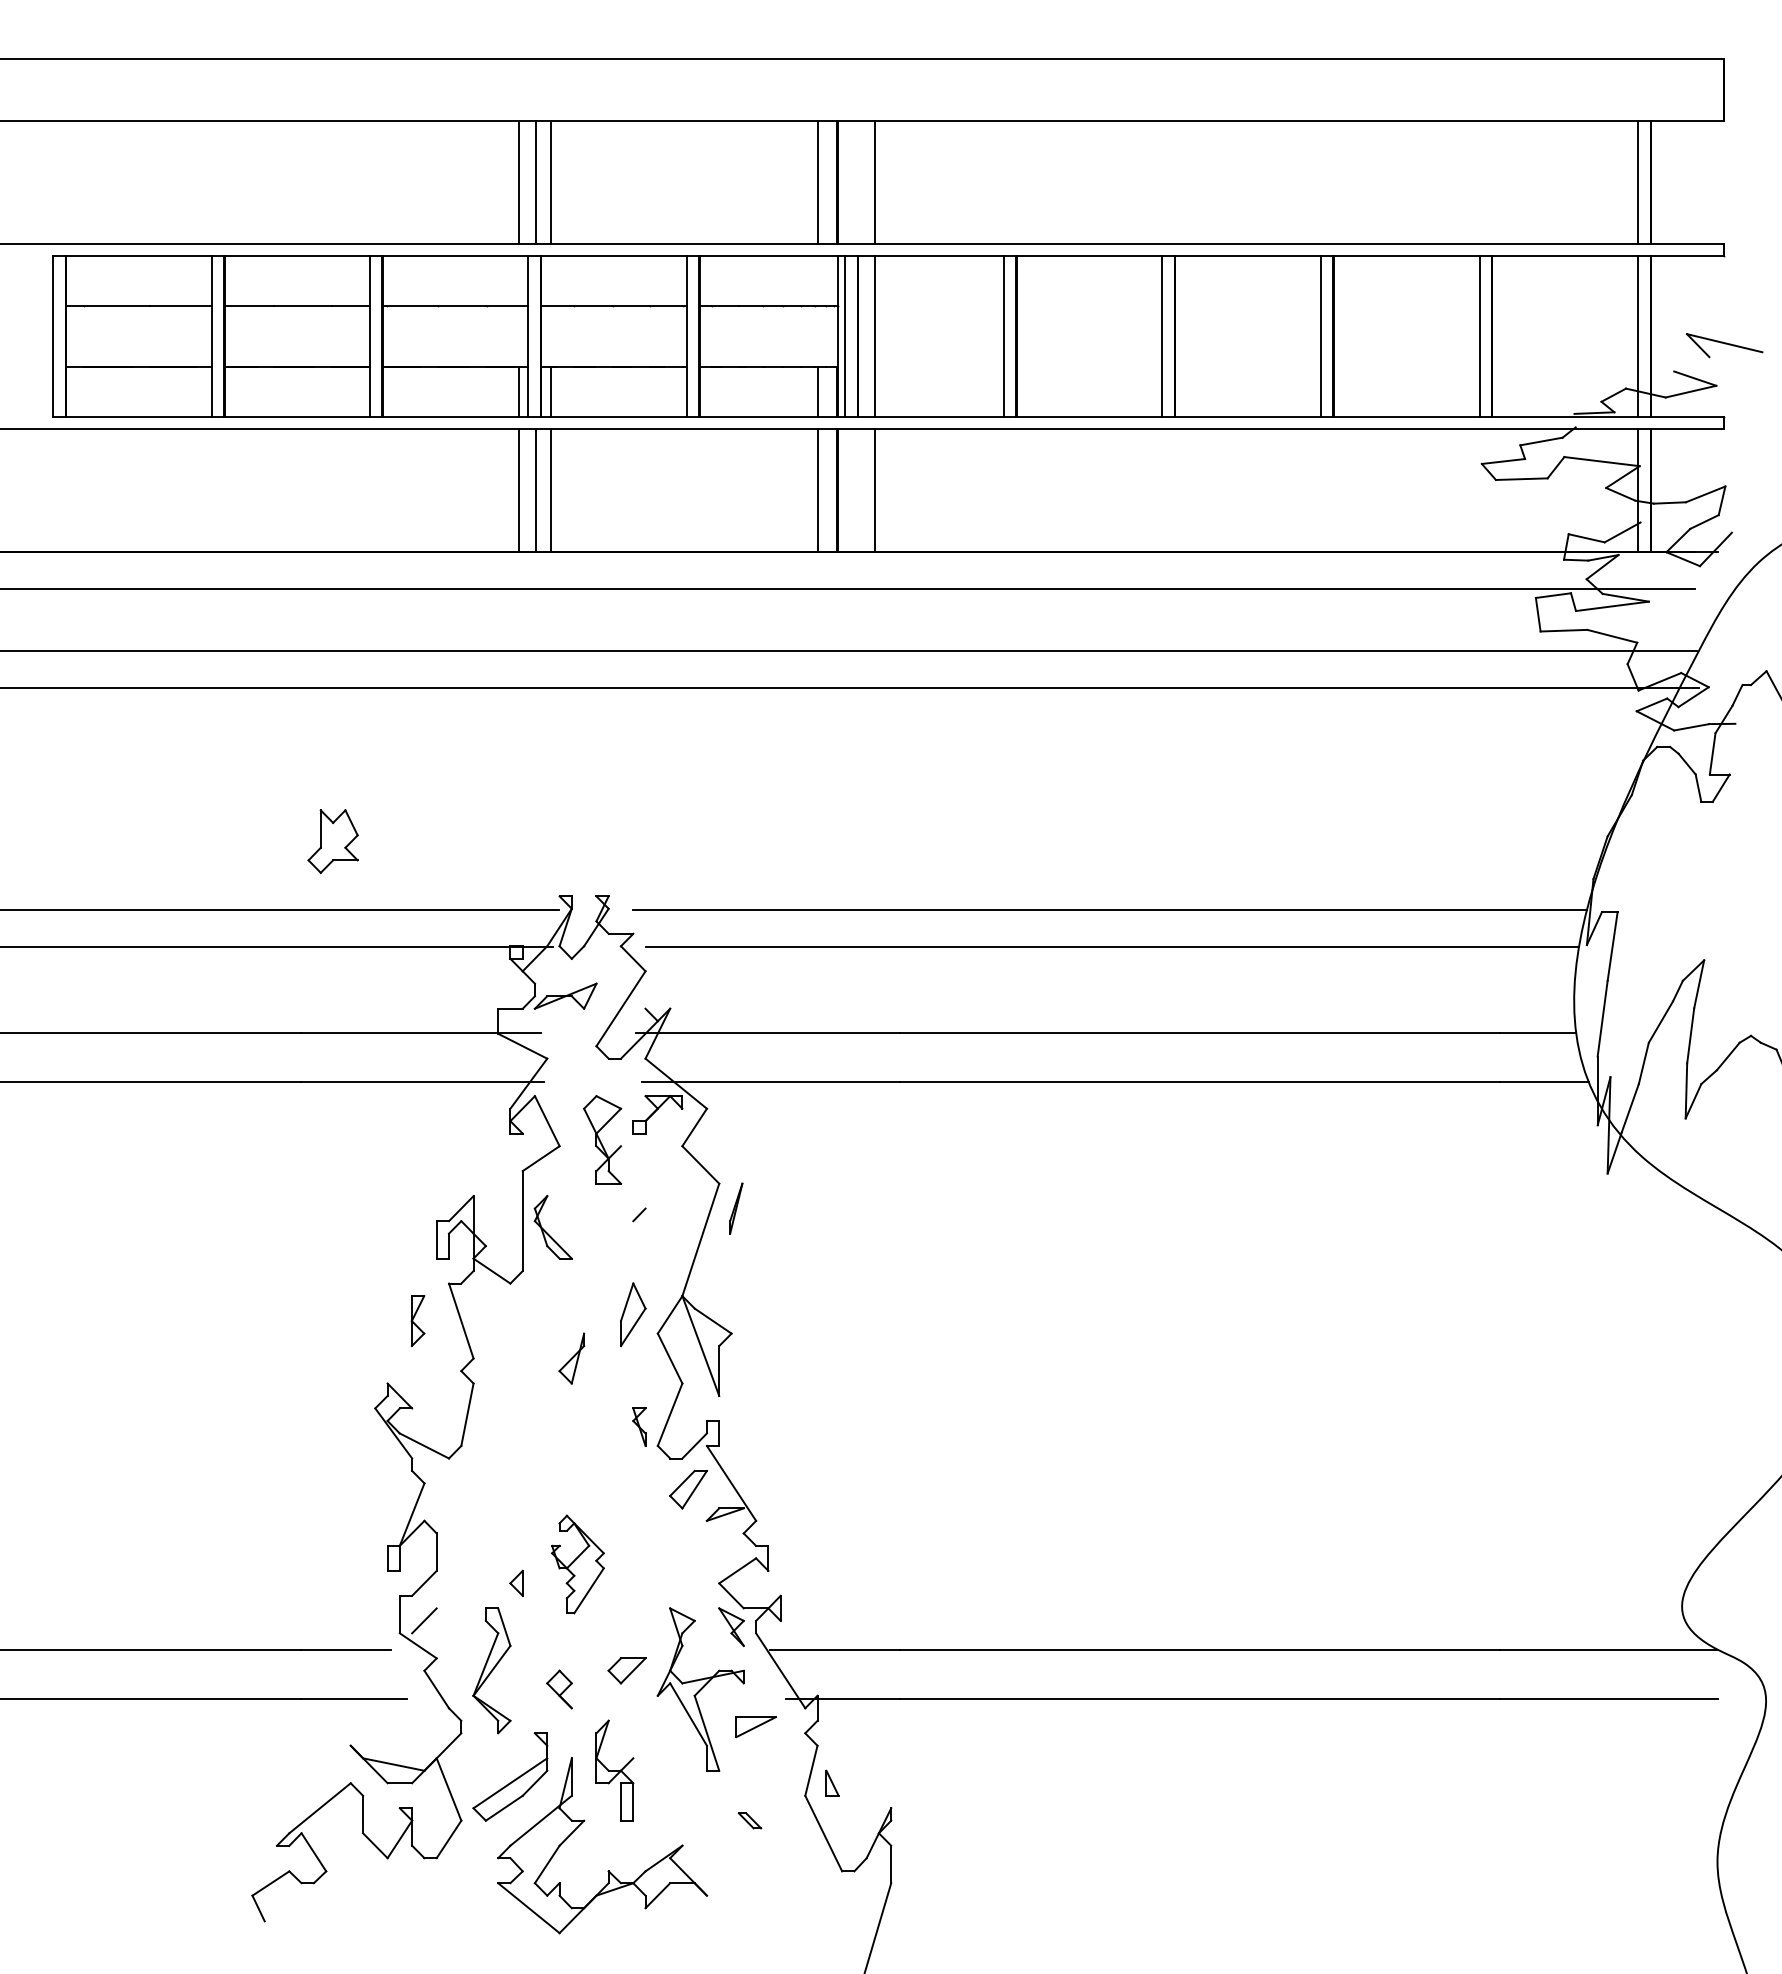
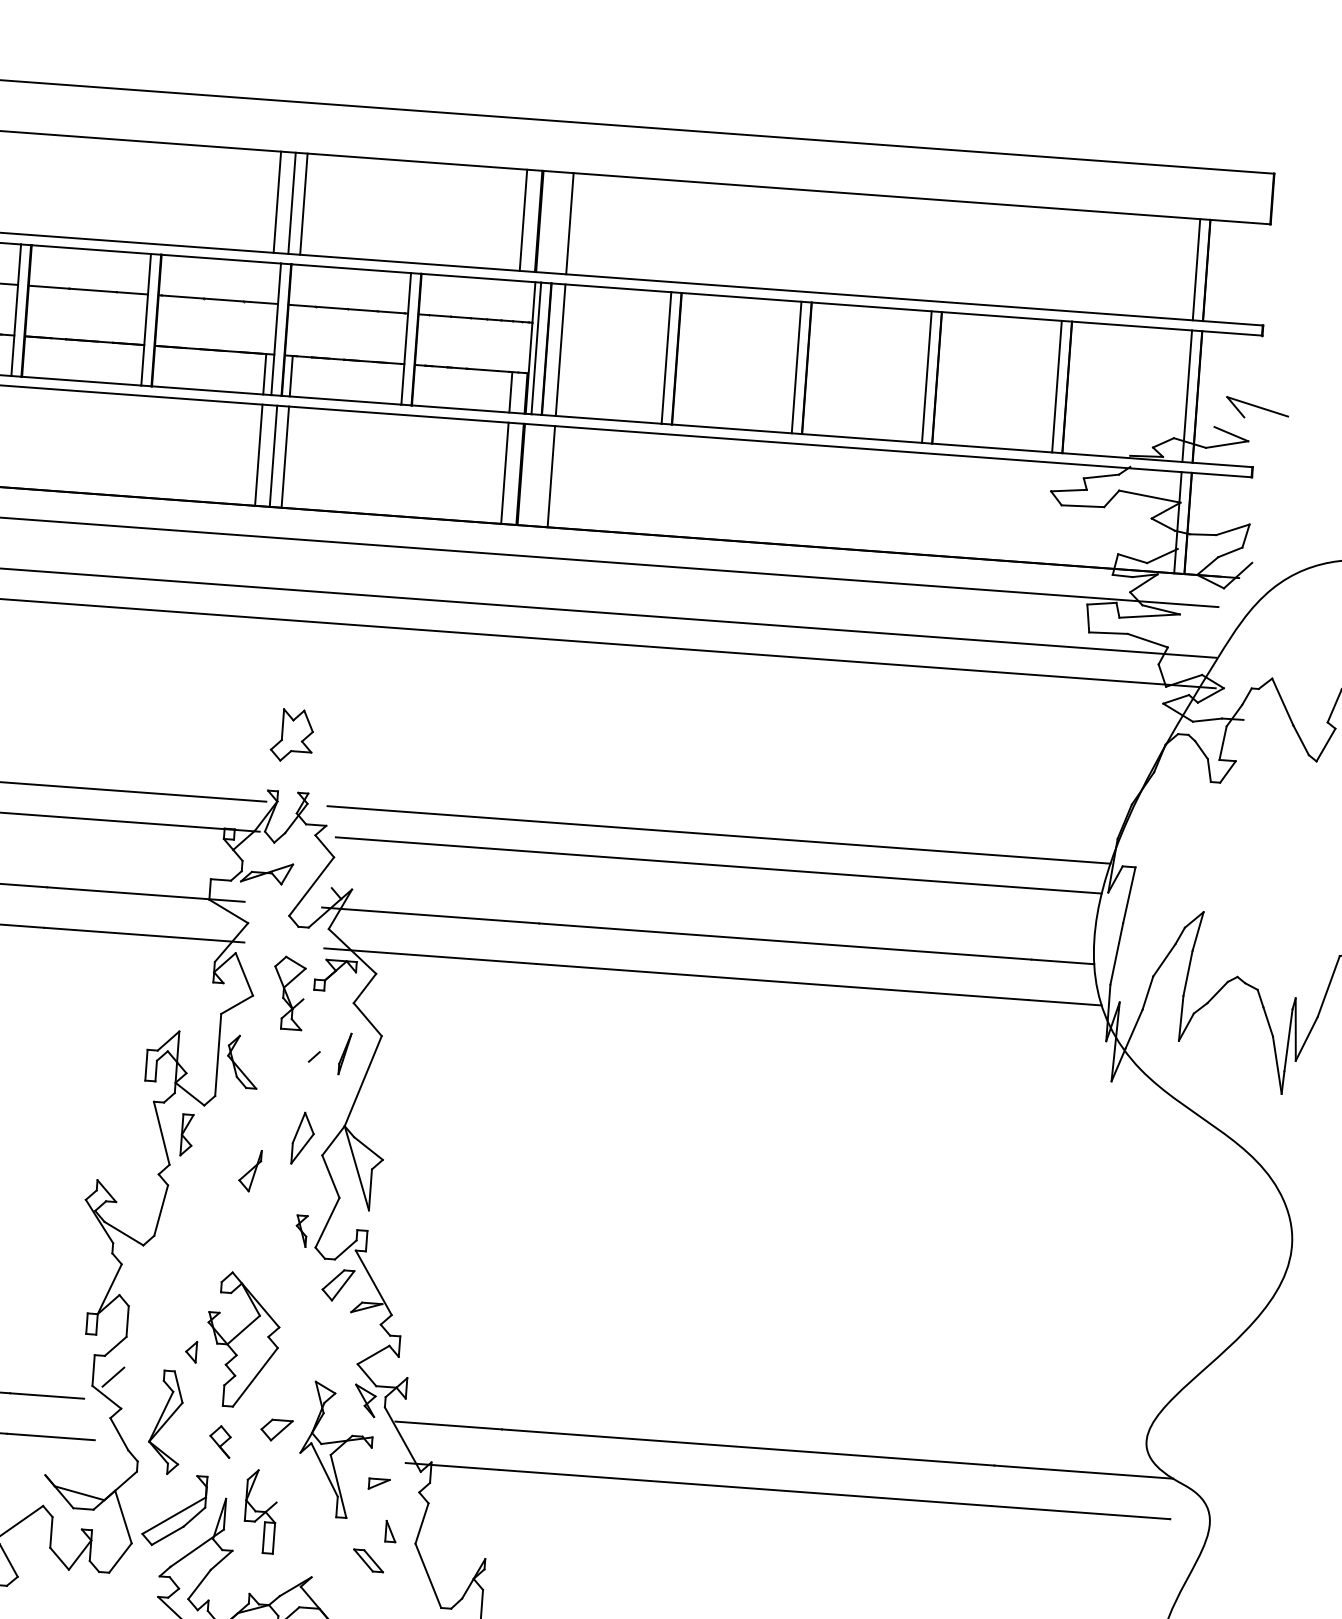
part: (332, 841) -> (291, 735), moved
part: (736, 1208) -> (345, 1053), moved
part: (417, 1321) -> (186, 1135), moved
part: (577, 1564) -> (242, 1340), size x1.67
part: (755, 1726) -> (378, 1483), size x0.62
part: (832, 1782) -> (391, 1530), moved
part: (749, 1820) -> (368, 1560), size x1.67

